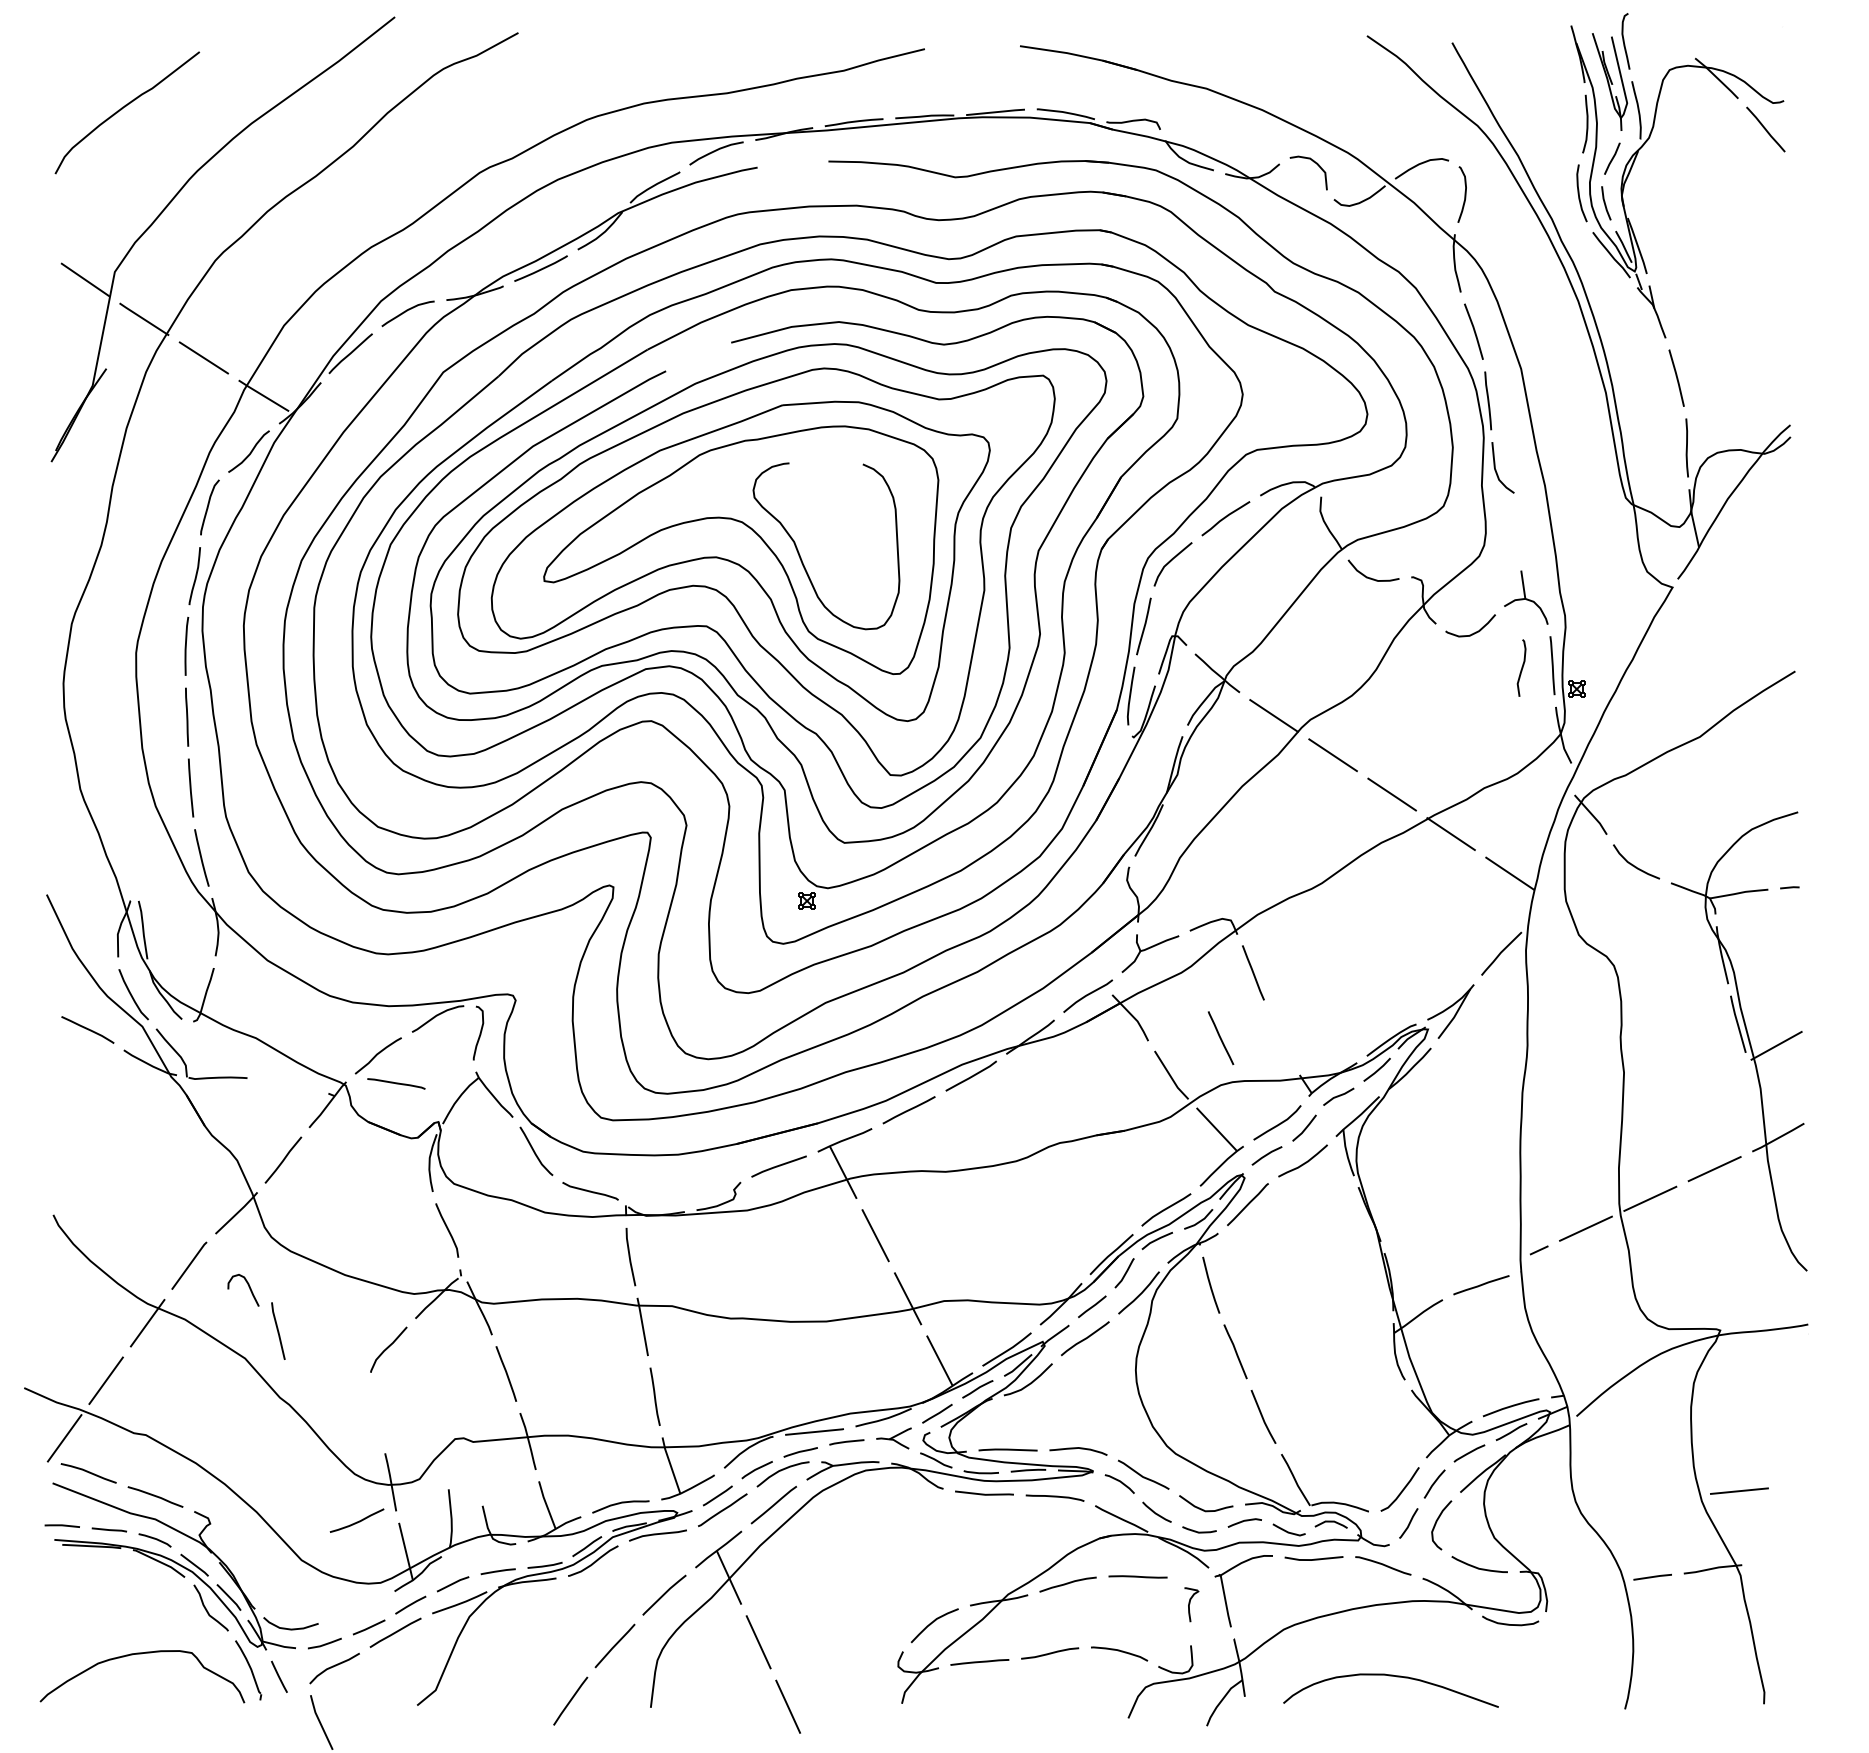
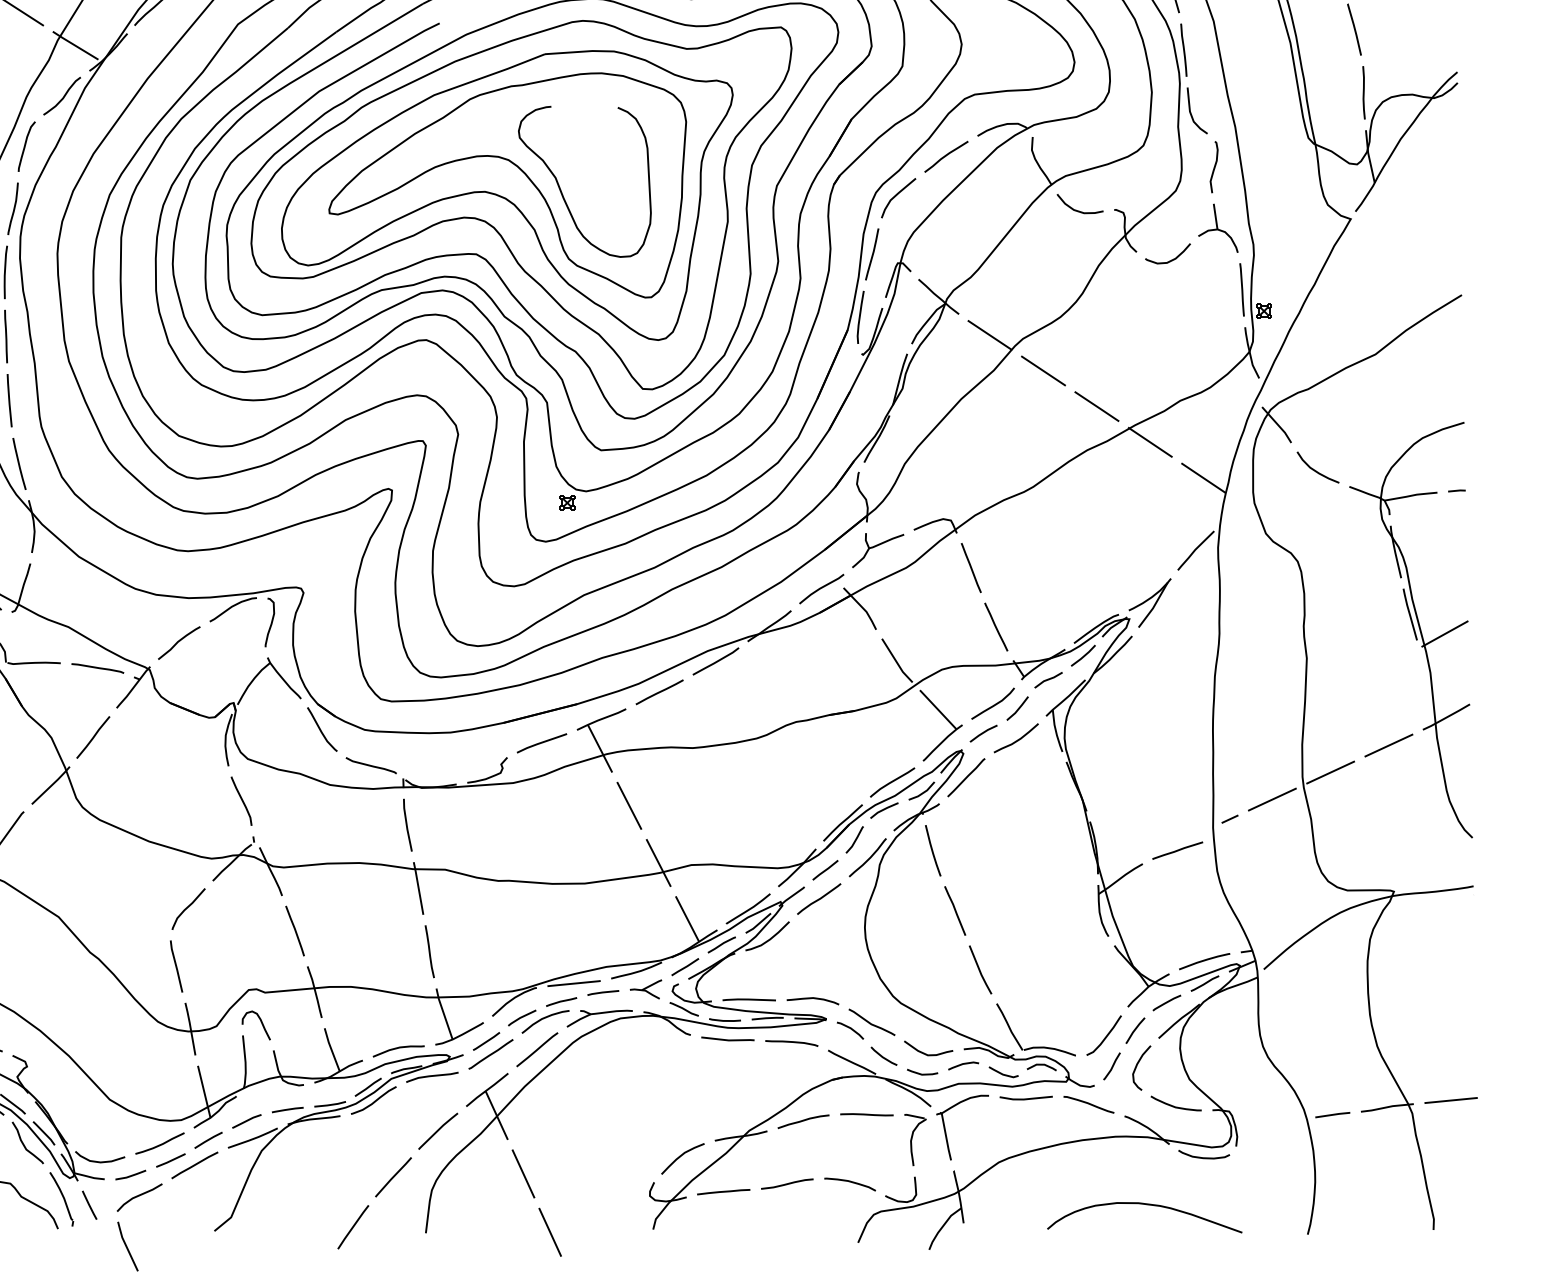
curve: (1521, 667) -> (1214, 166), moved
line: (1221, 1038) -> (996, 627), moved
line: (396, 1083) -> (97, 668), moved
curve: (248, 1287) -> (260, 1022), moved
line: (278, 1330) -> (176, 965), moved
line: (1739, 1490) -> (1451, 1099), moved
curve: (356, 1521) -> (159, 1144), moved
part: (1191, 1604) -> (915, 1139), size x1.67
curve: (1390, 1676) -> (1144, 1204), moved

